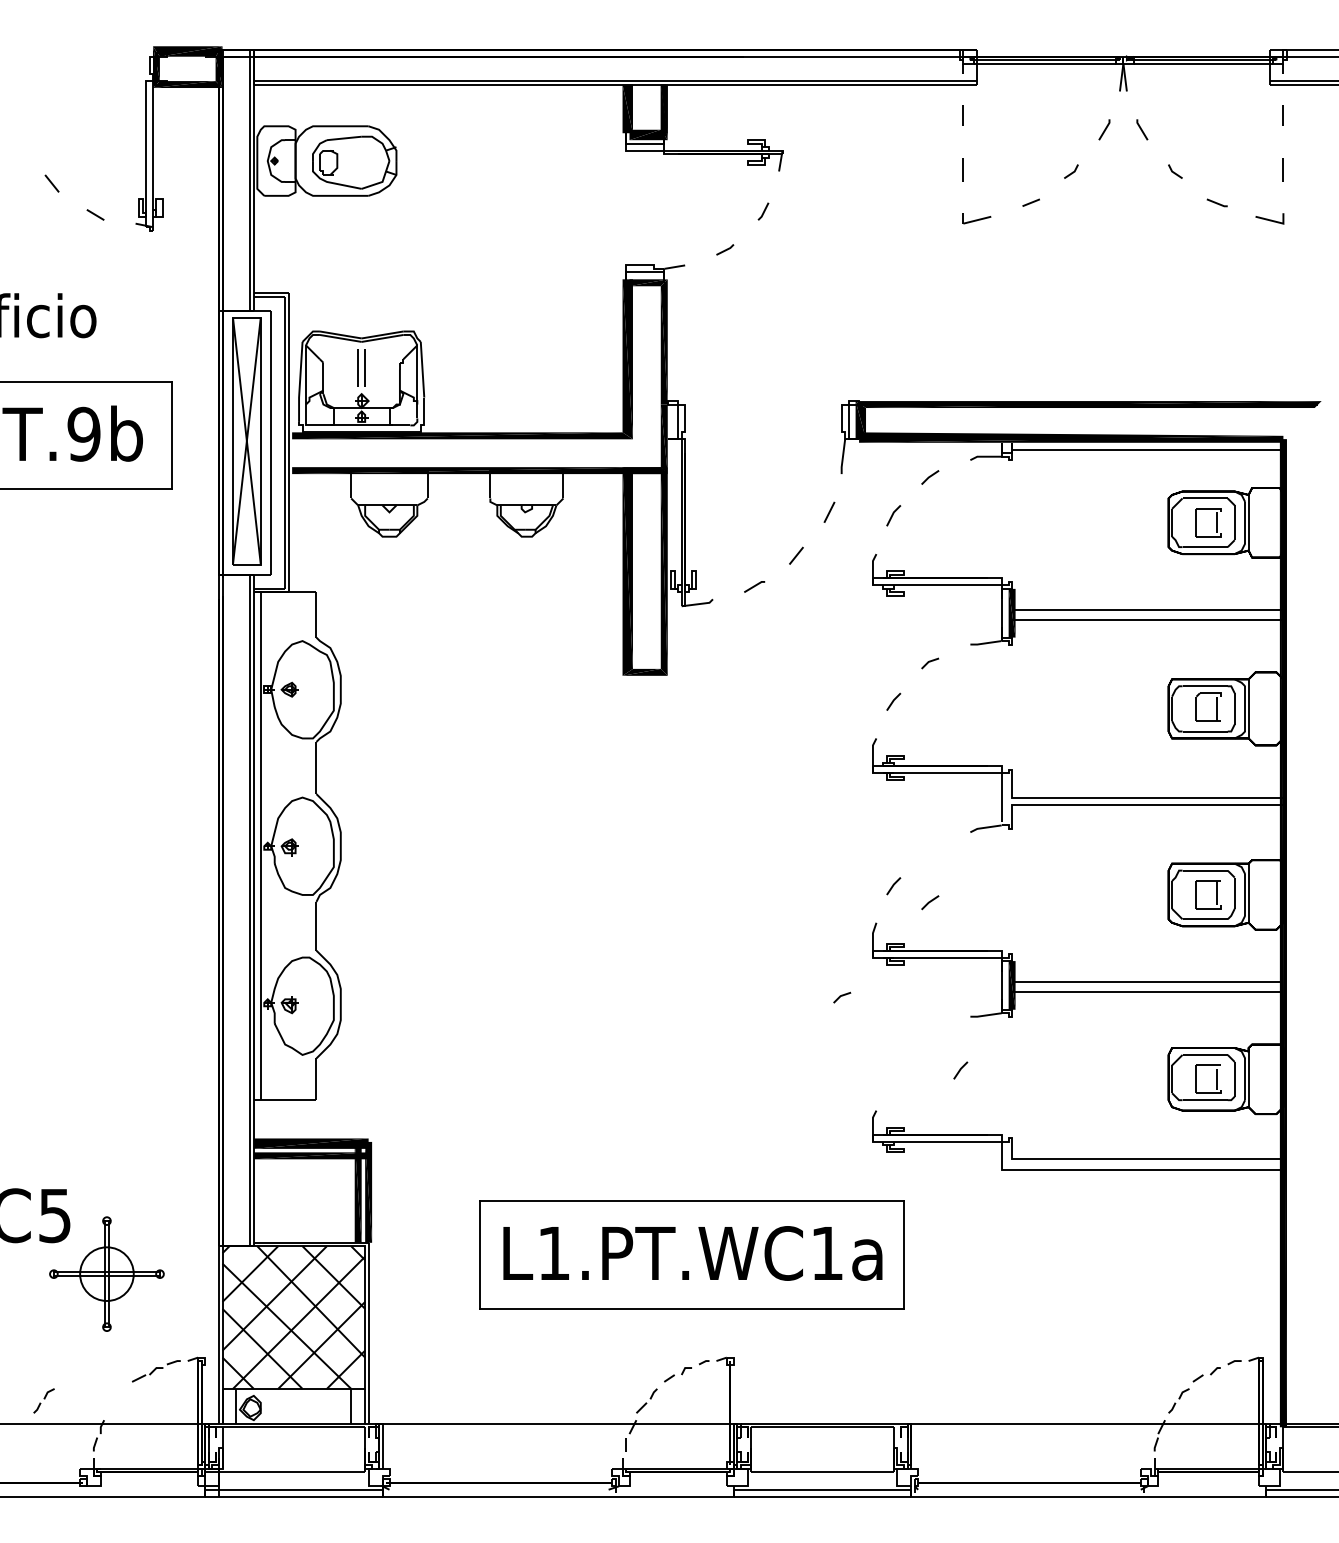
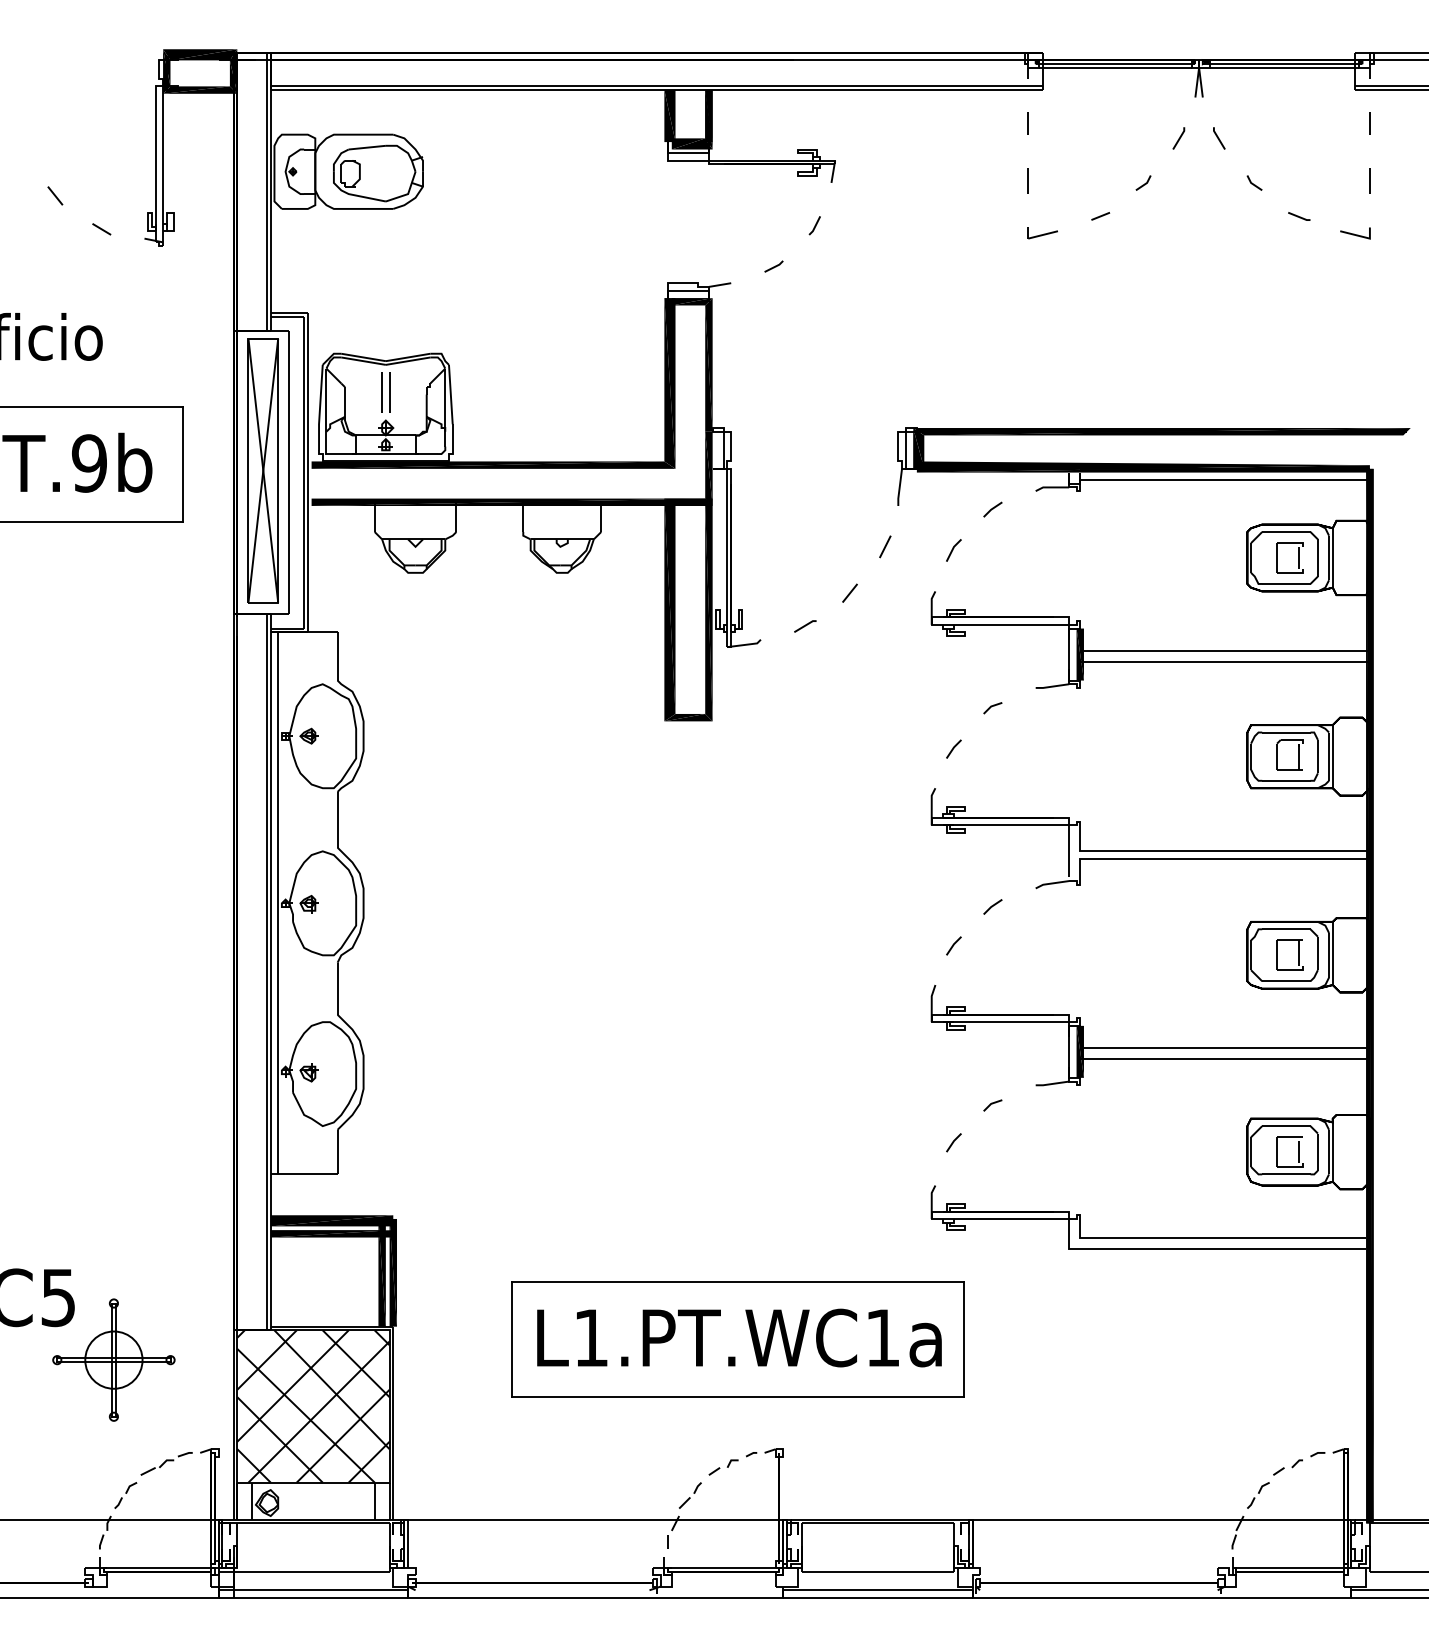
line: (930, 902) -> (993, 906), moved
line: (842, 996) -> (993, 1104), moved
line: (960, 1070) -> (953, 1142), moved
part: (43, 1400) -> (125, 1495), moved

